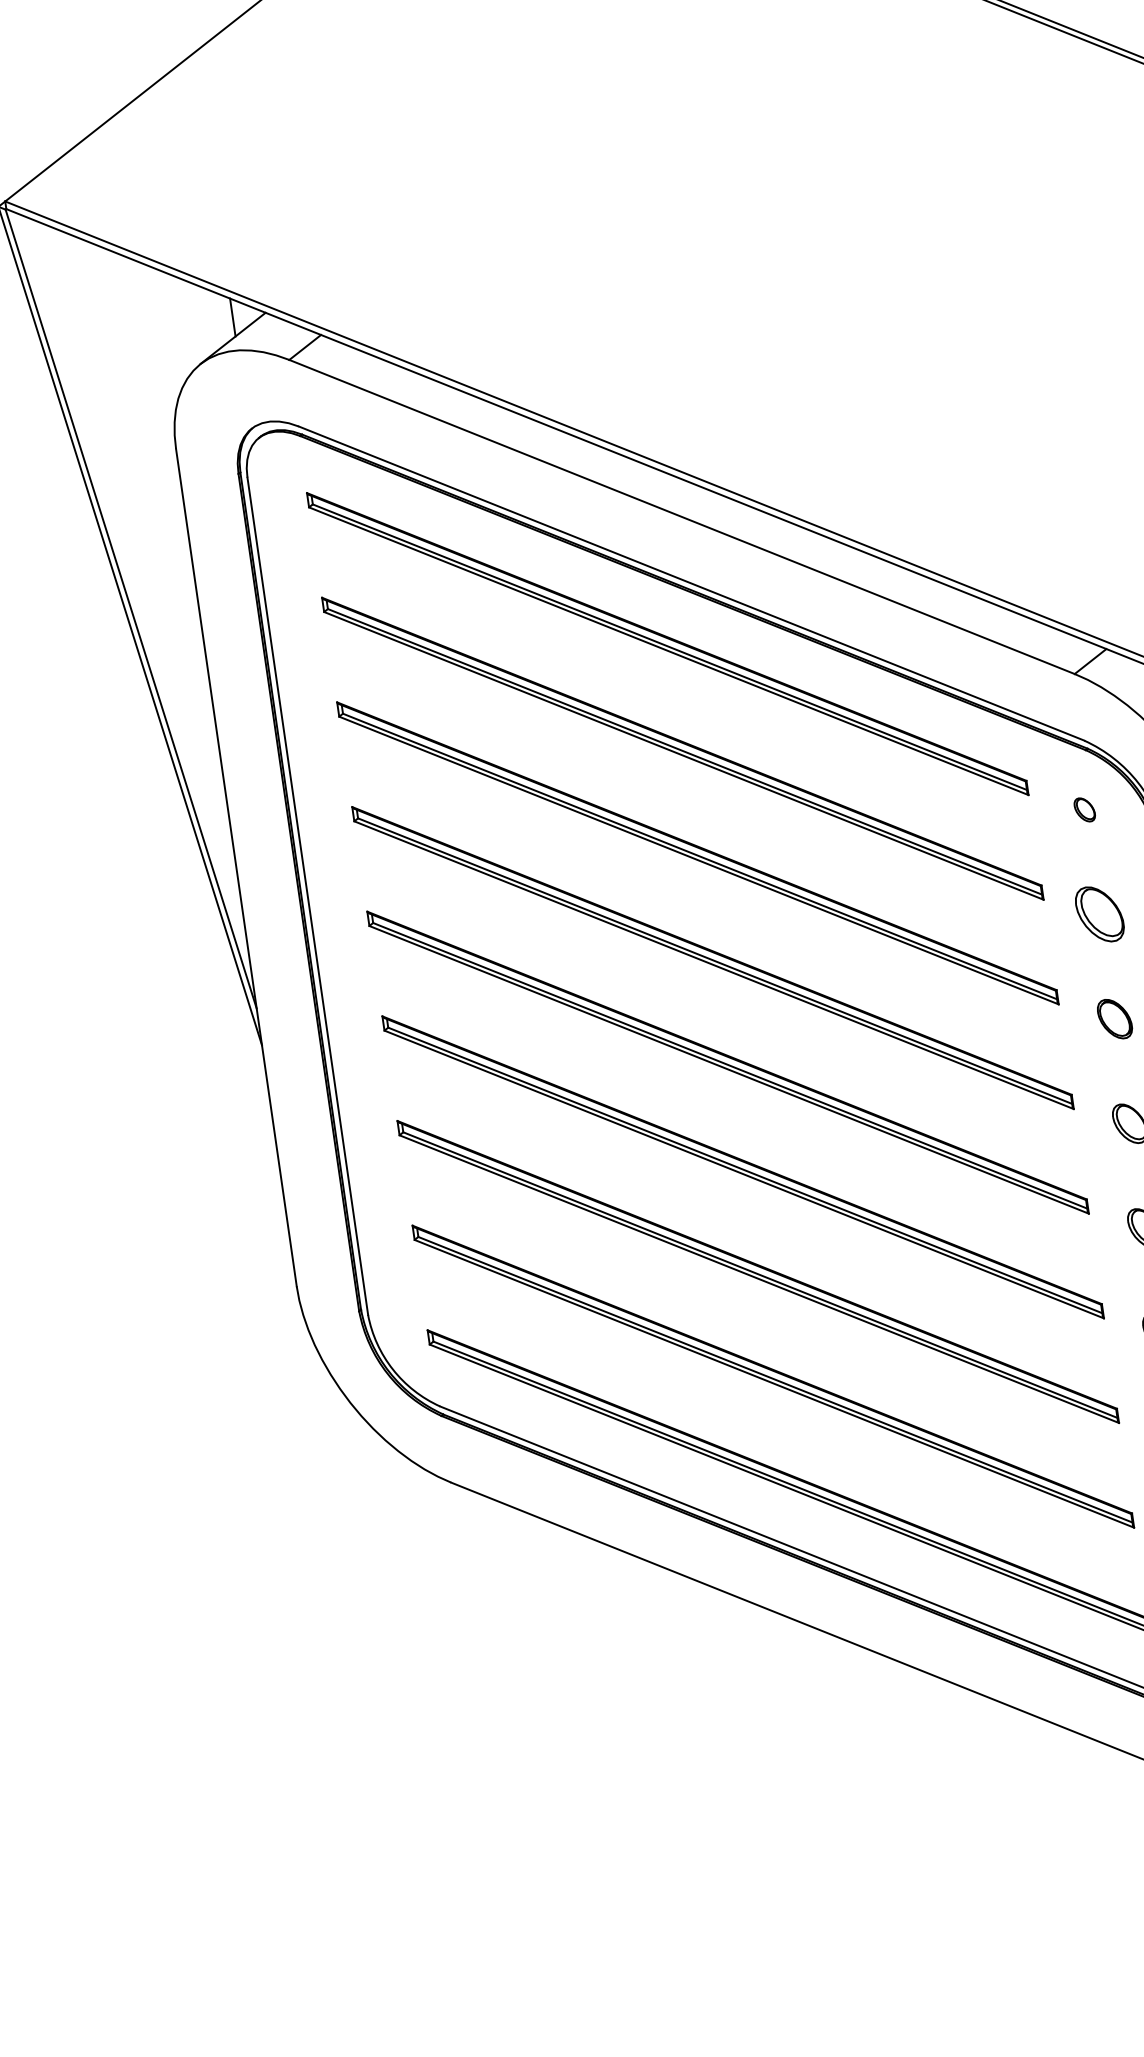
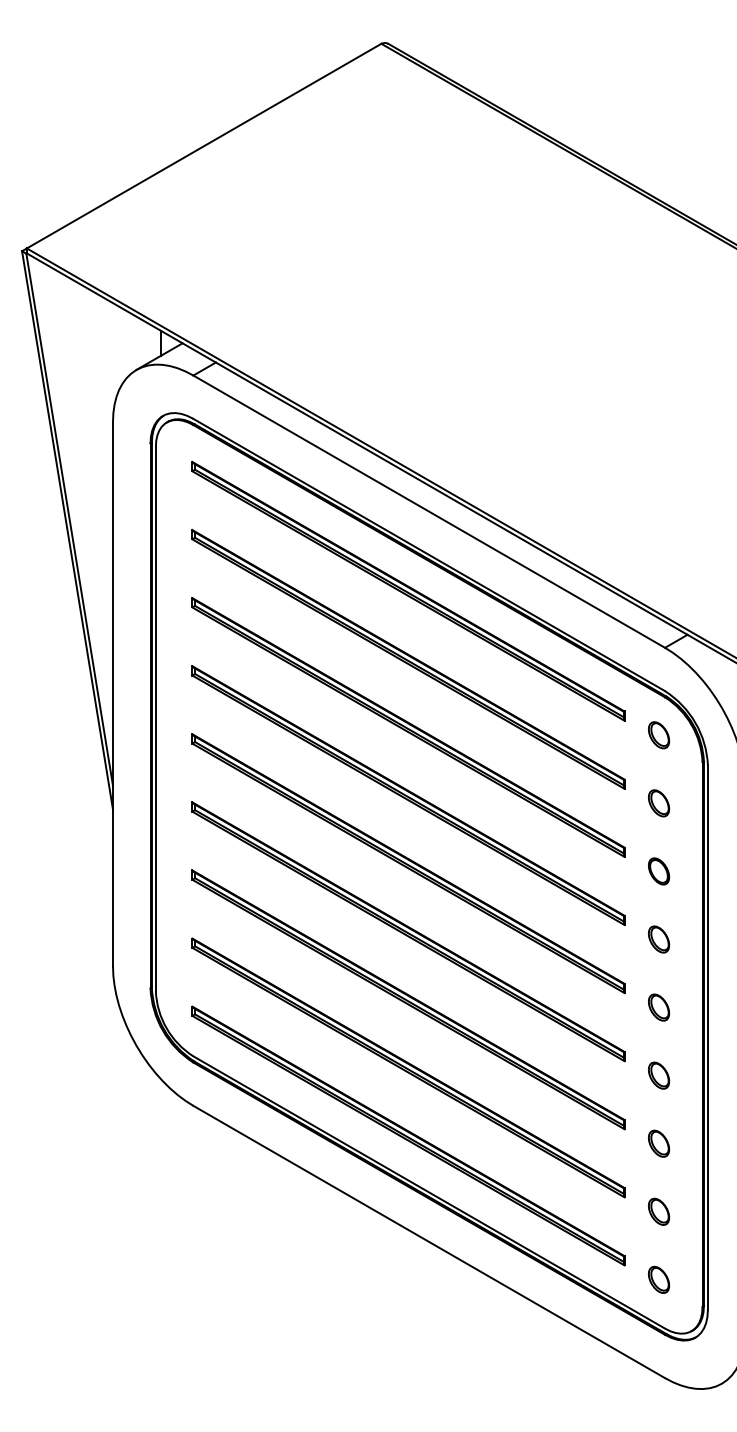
part: (1084, 810) -> (658, 735), size x1.67
part: (1099, 914) -> (658, 803), size x0.71

